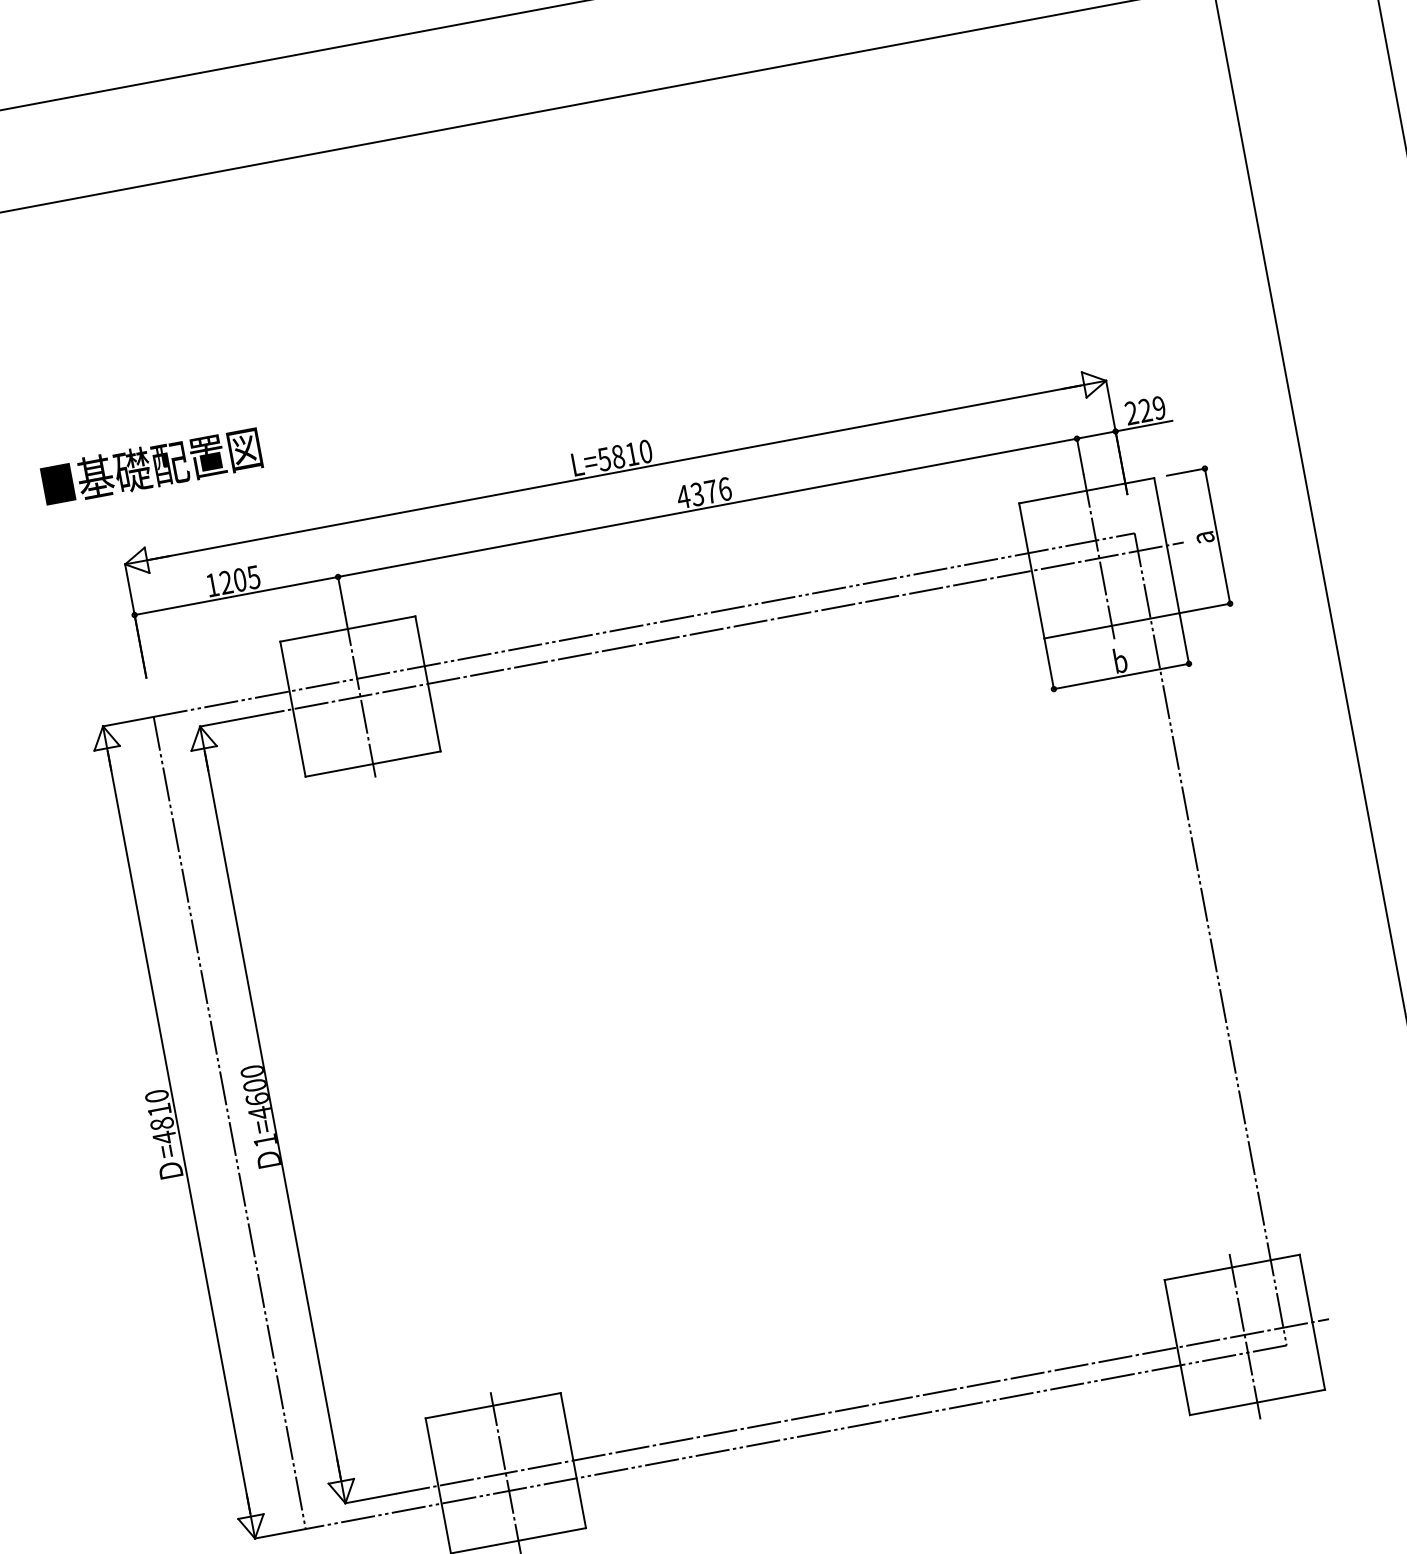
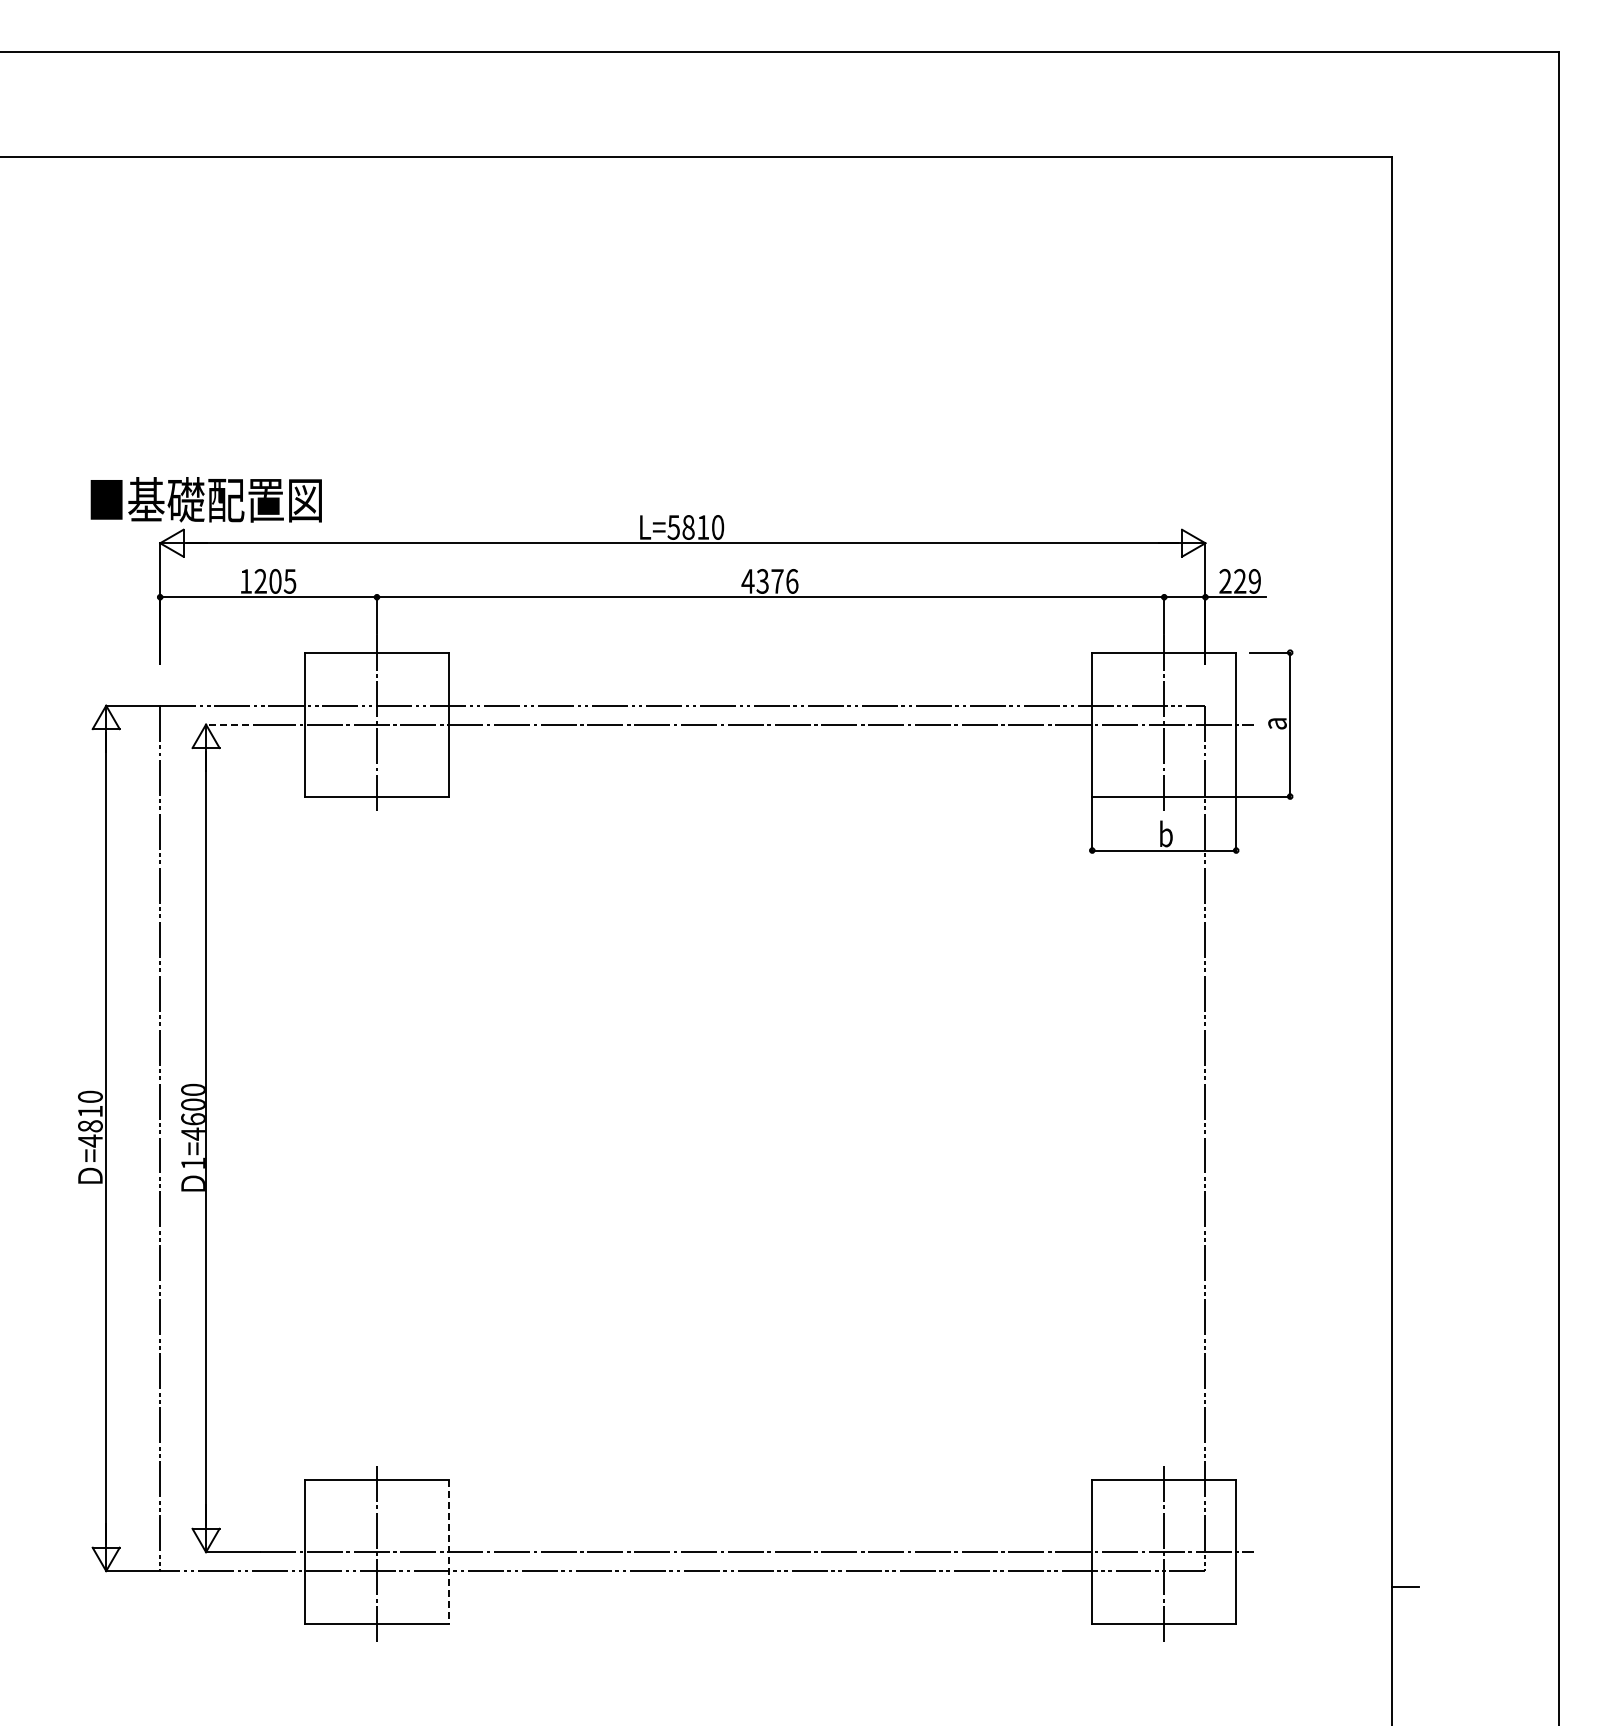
text: (150, 466) -> (205, 499), moved
line: (224, 721) -> (232, 724), solid -> dashed
line: (573, 1460) -> (448, 1552), solid -> dashed

